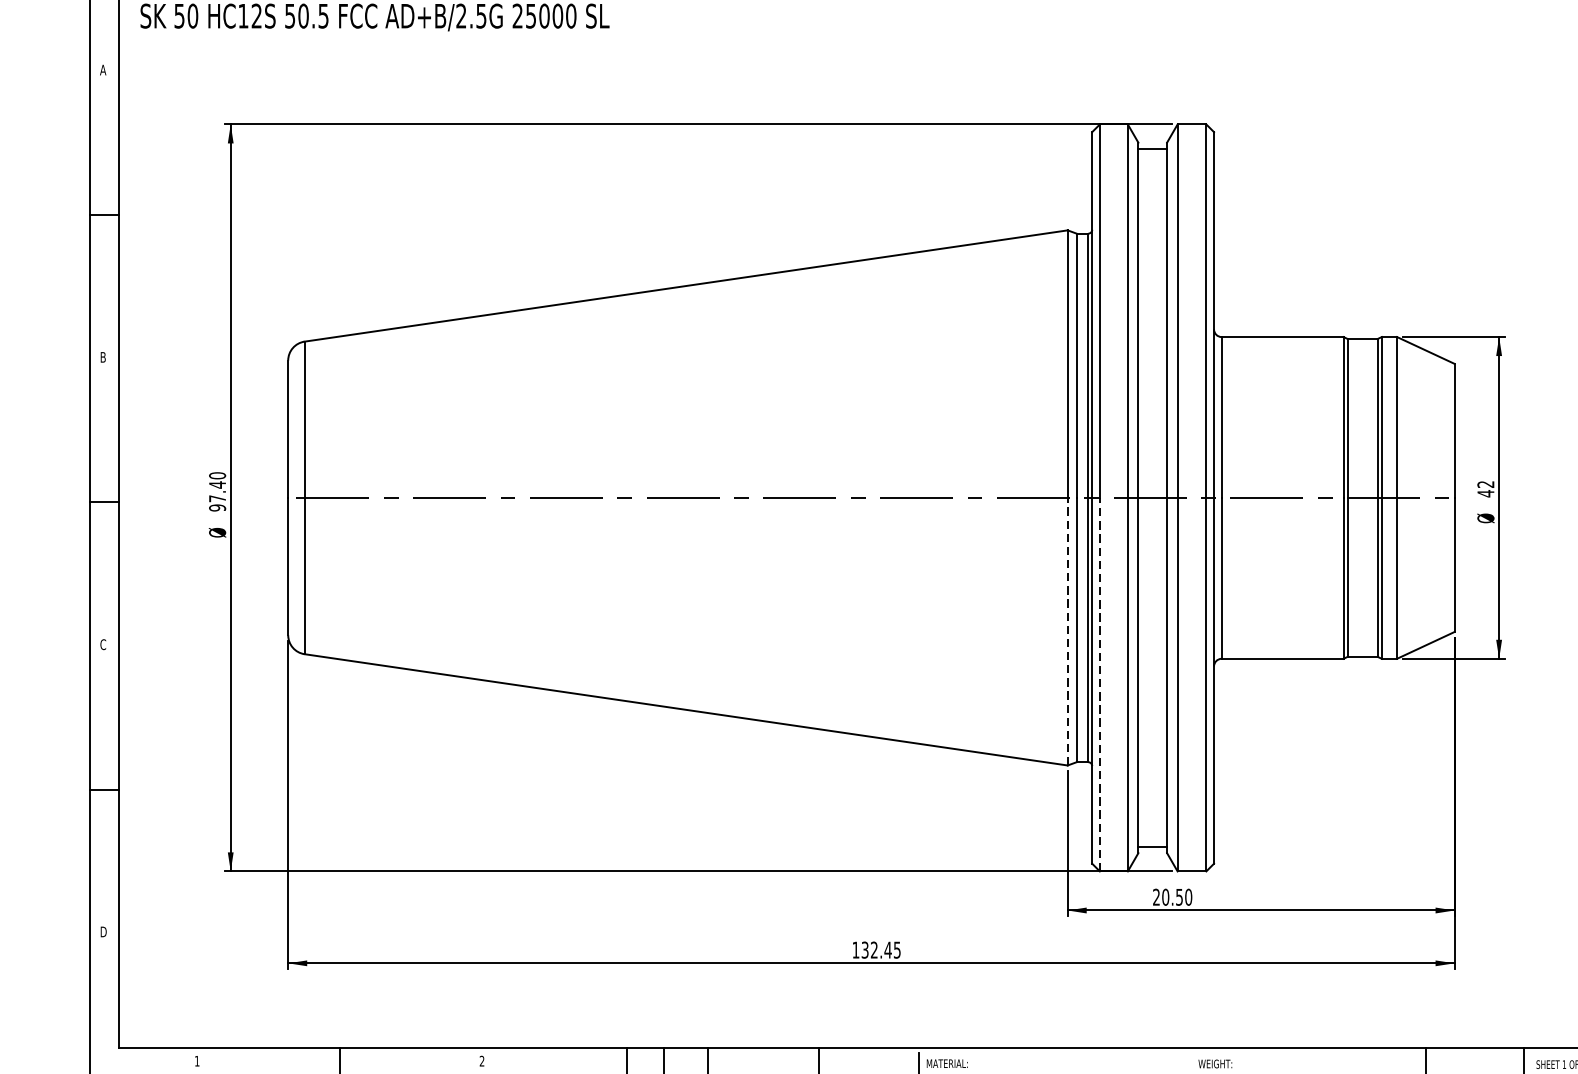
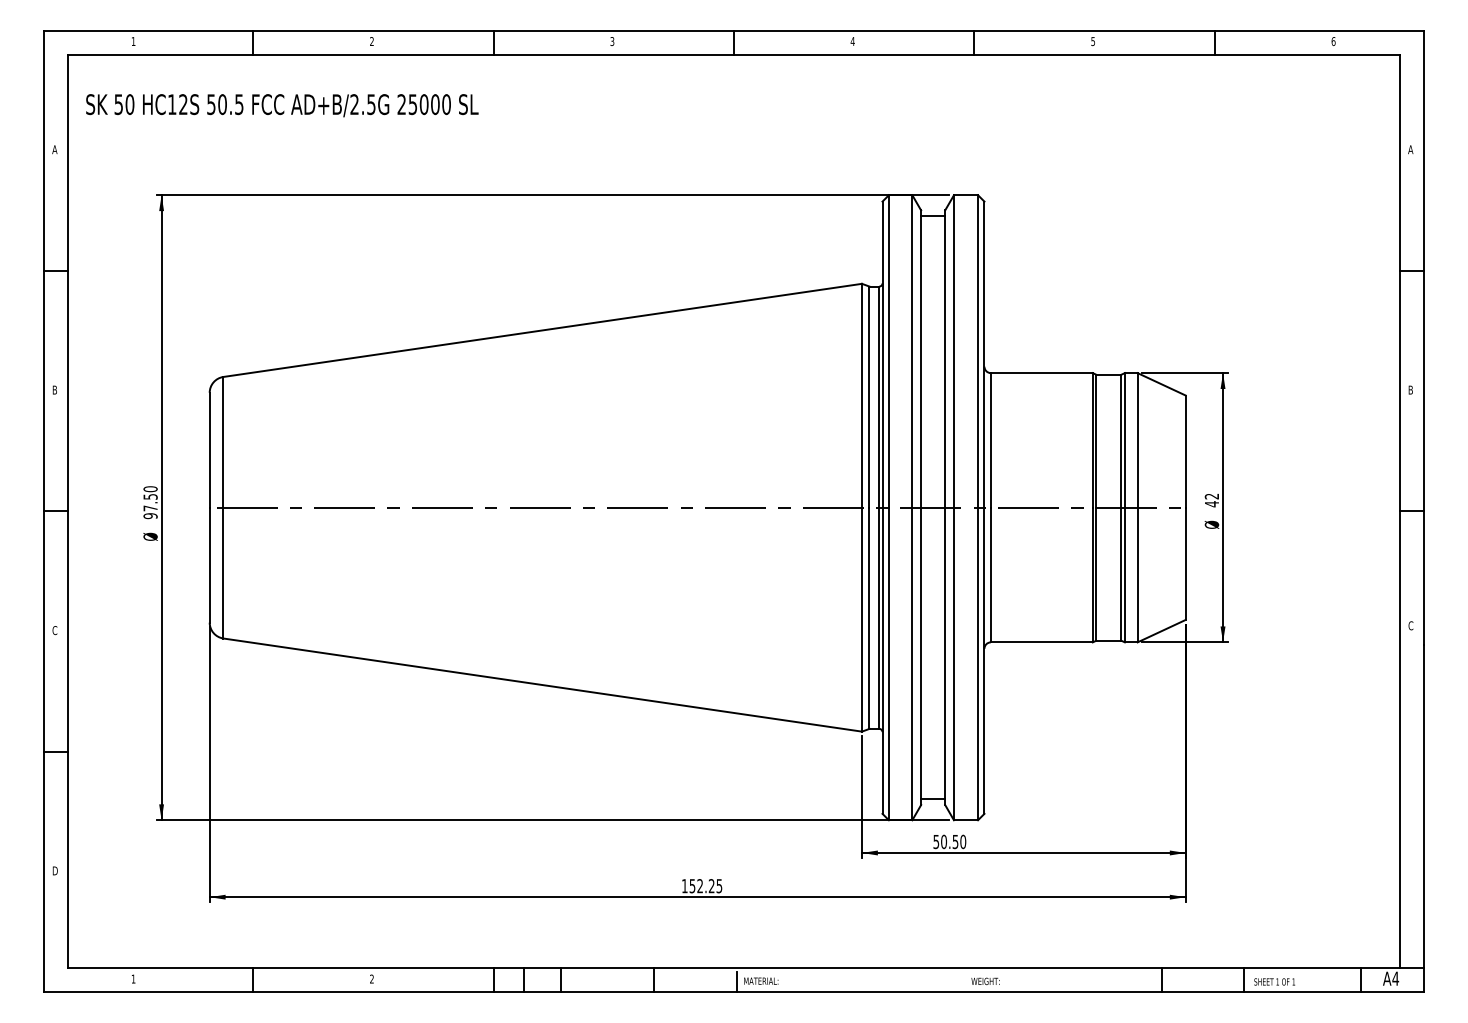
text: (217, 484) -> (150, 496), 97.40 -> 97.50
line: (1068, 631) -> (862, 619), dashed -> solid
line: (1099, 684) -> (888, 663), dashed -> solid
text: (1156, 896) -> (936, 841), 20.50 -> 50.50
text: (877, 950) -> (702, 886), 132.45 -> 152.25

